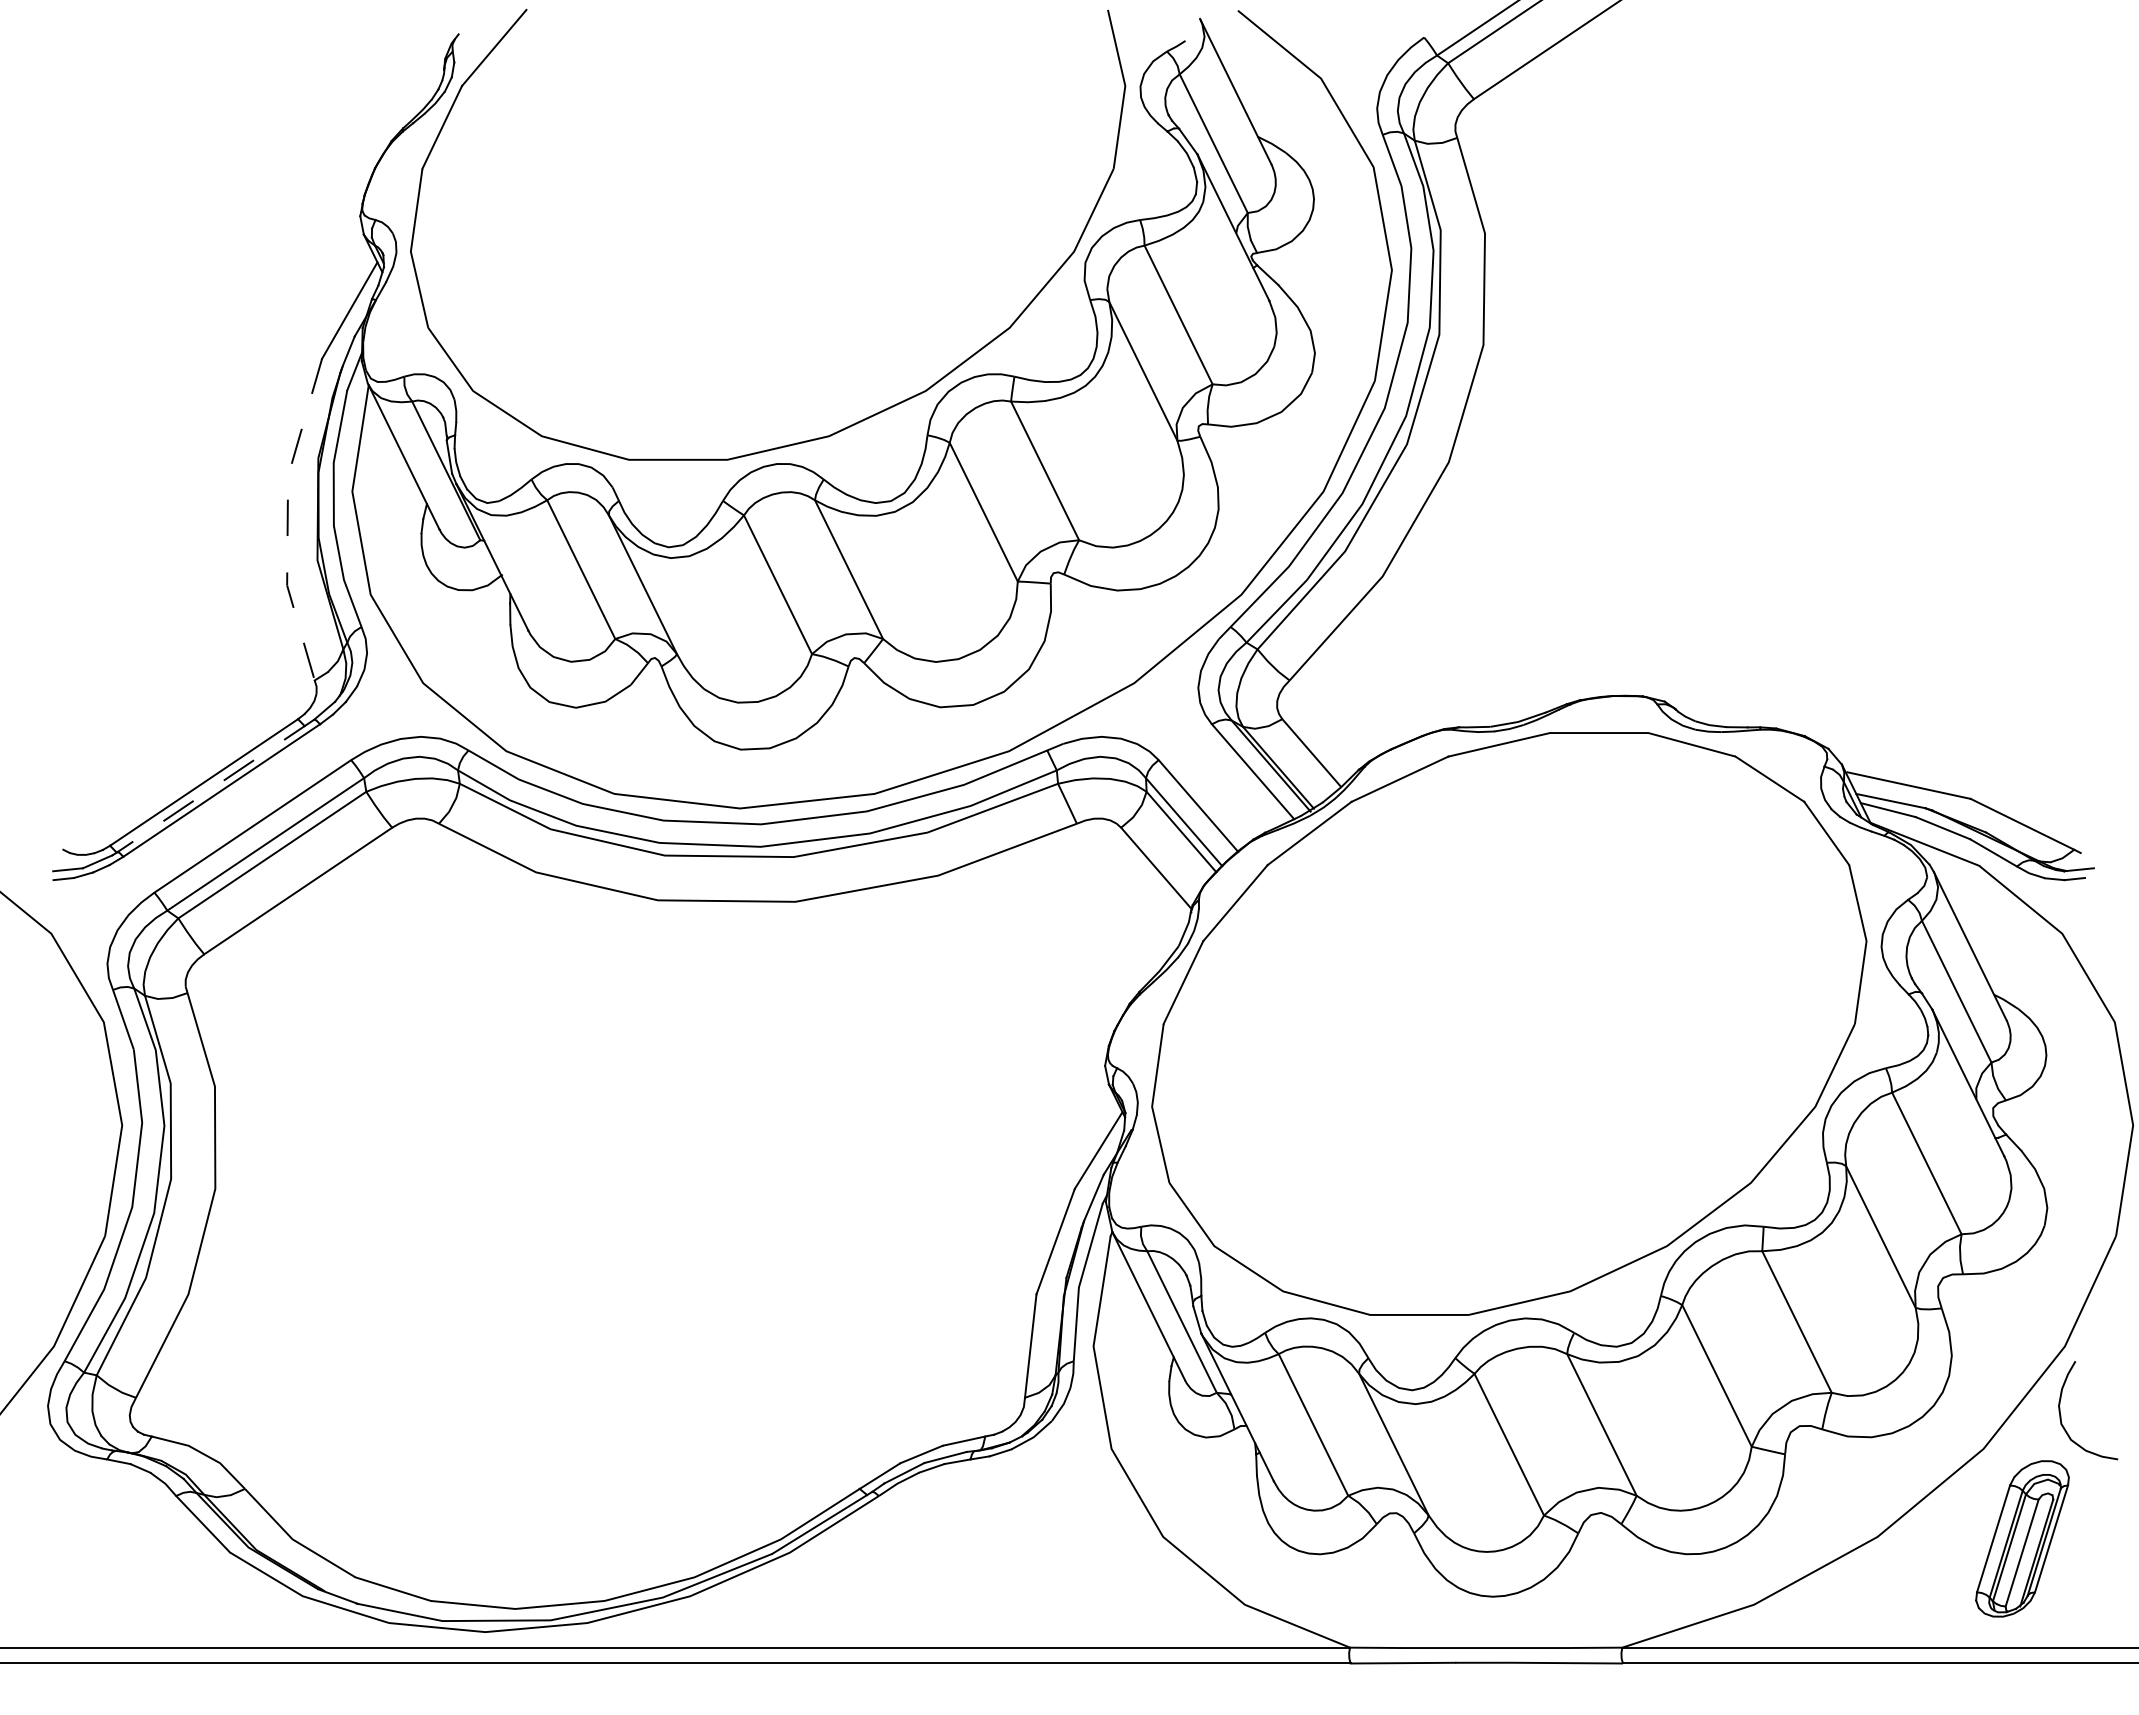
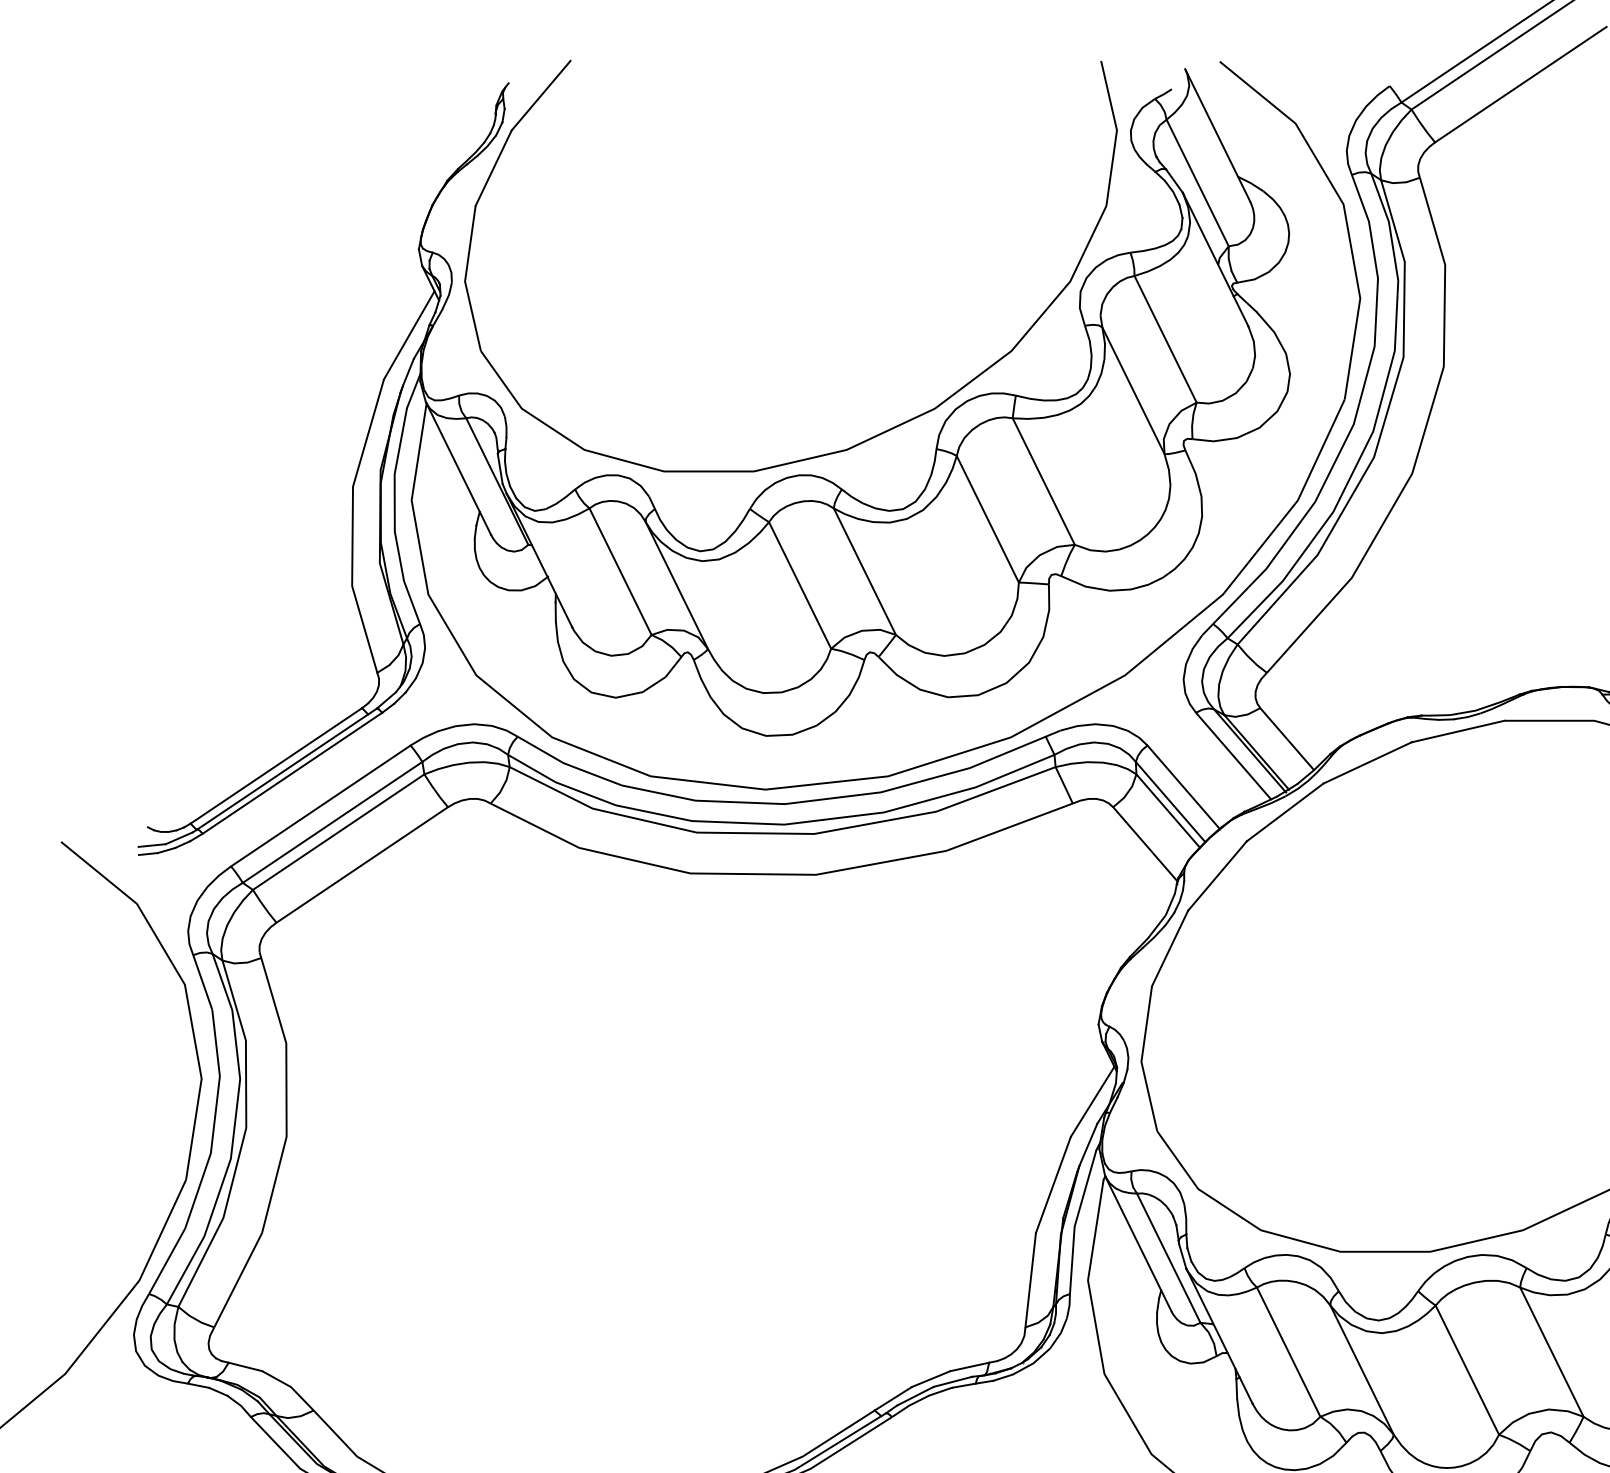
line: (287, 519) -> (352, 525), dashed -> solid
line: (215, 785) -> (286, 768), dashed -> solid

